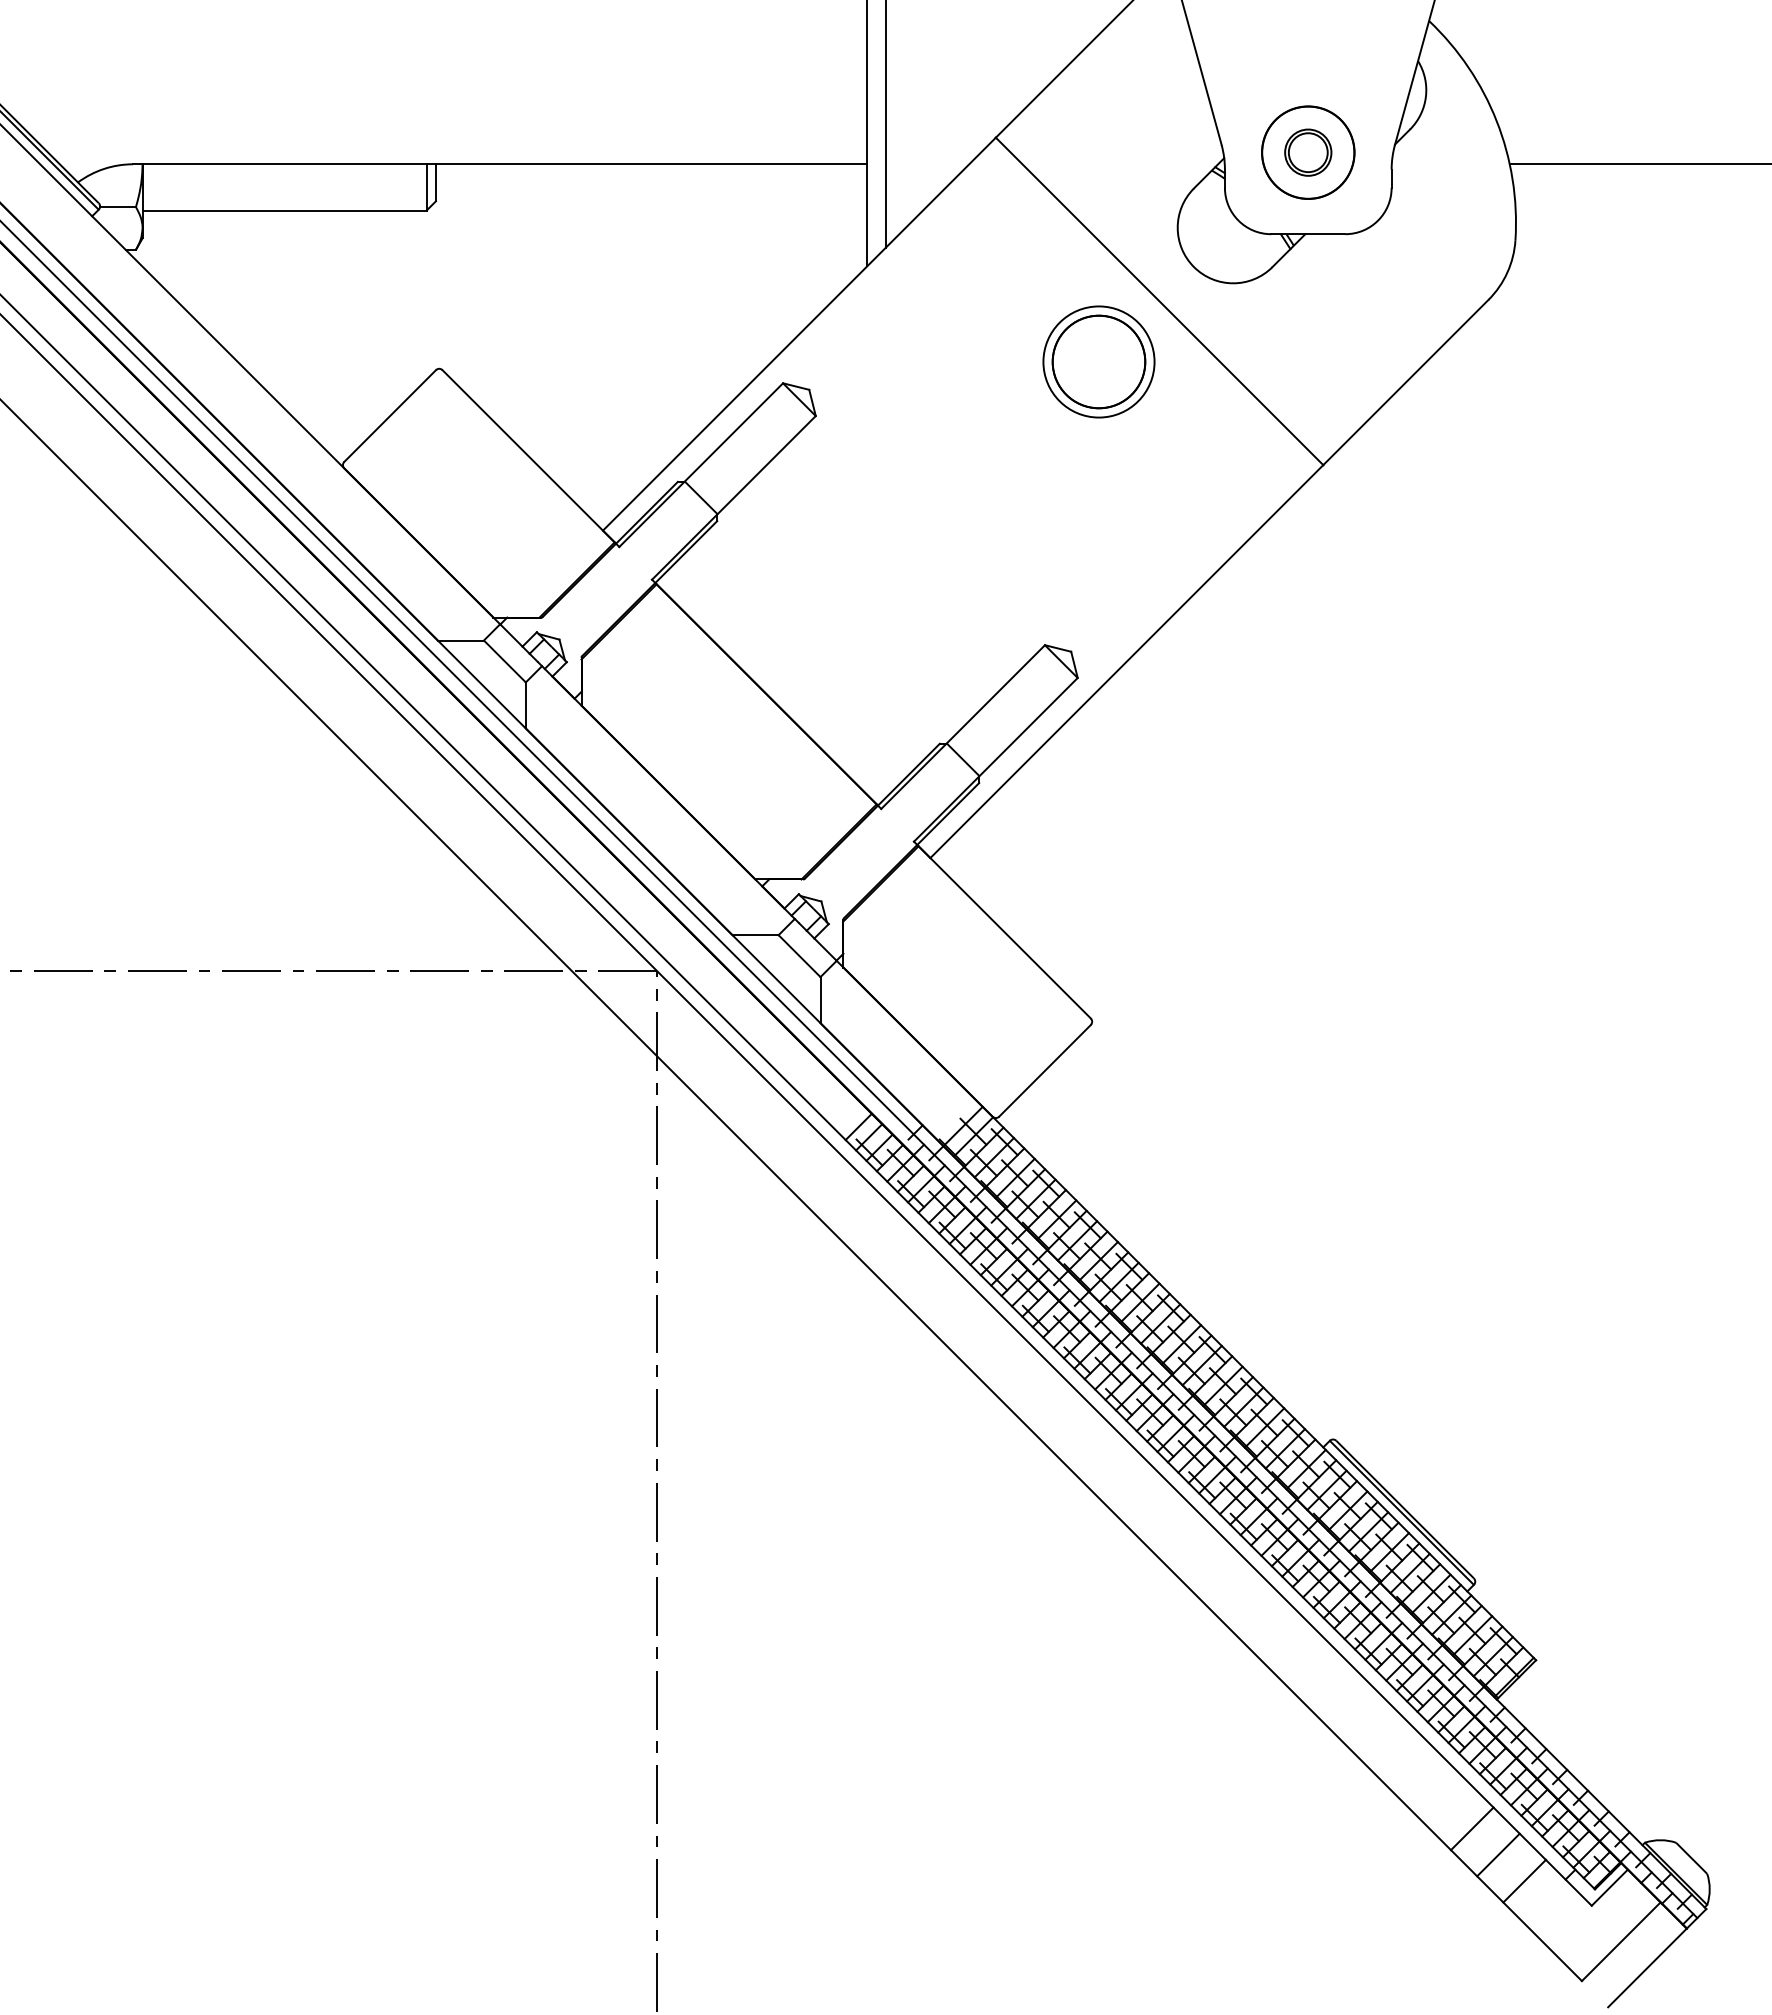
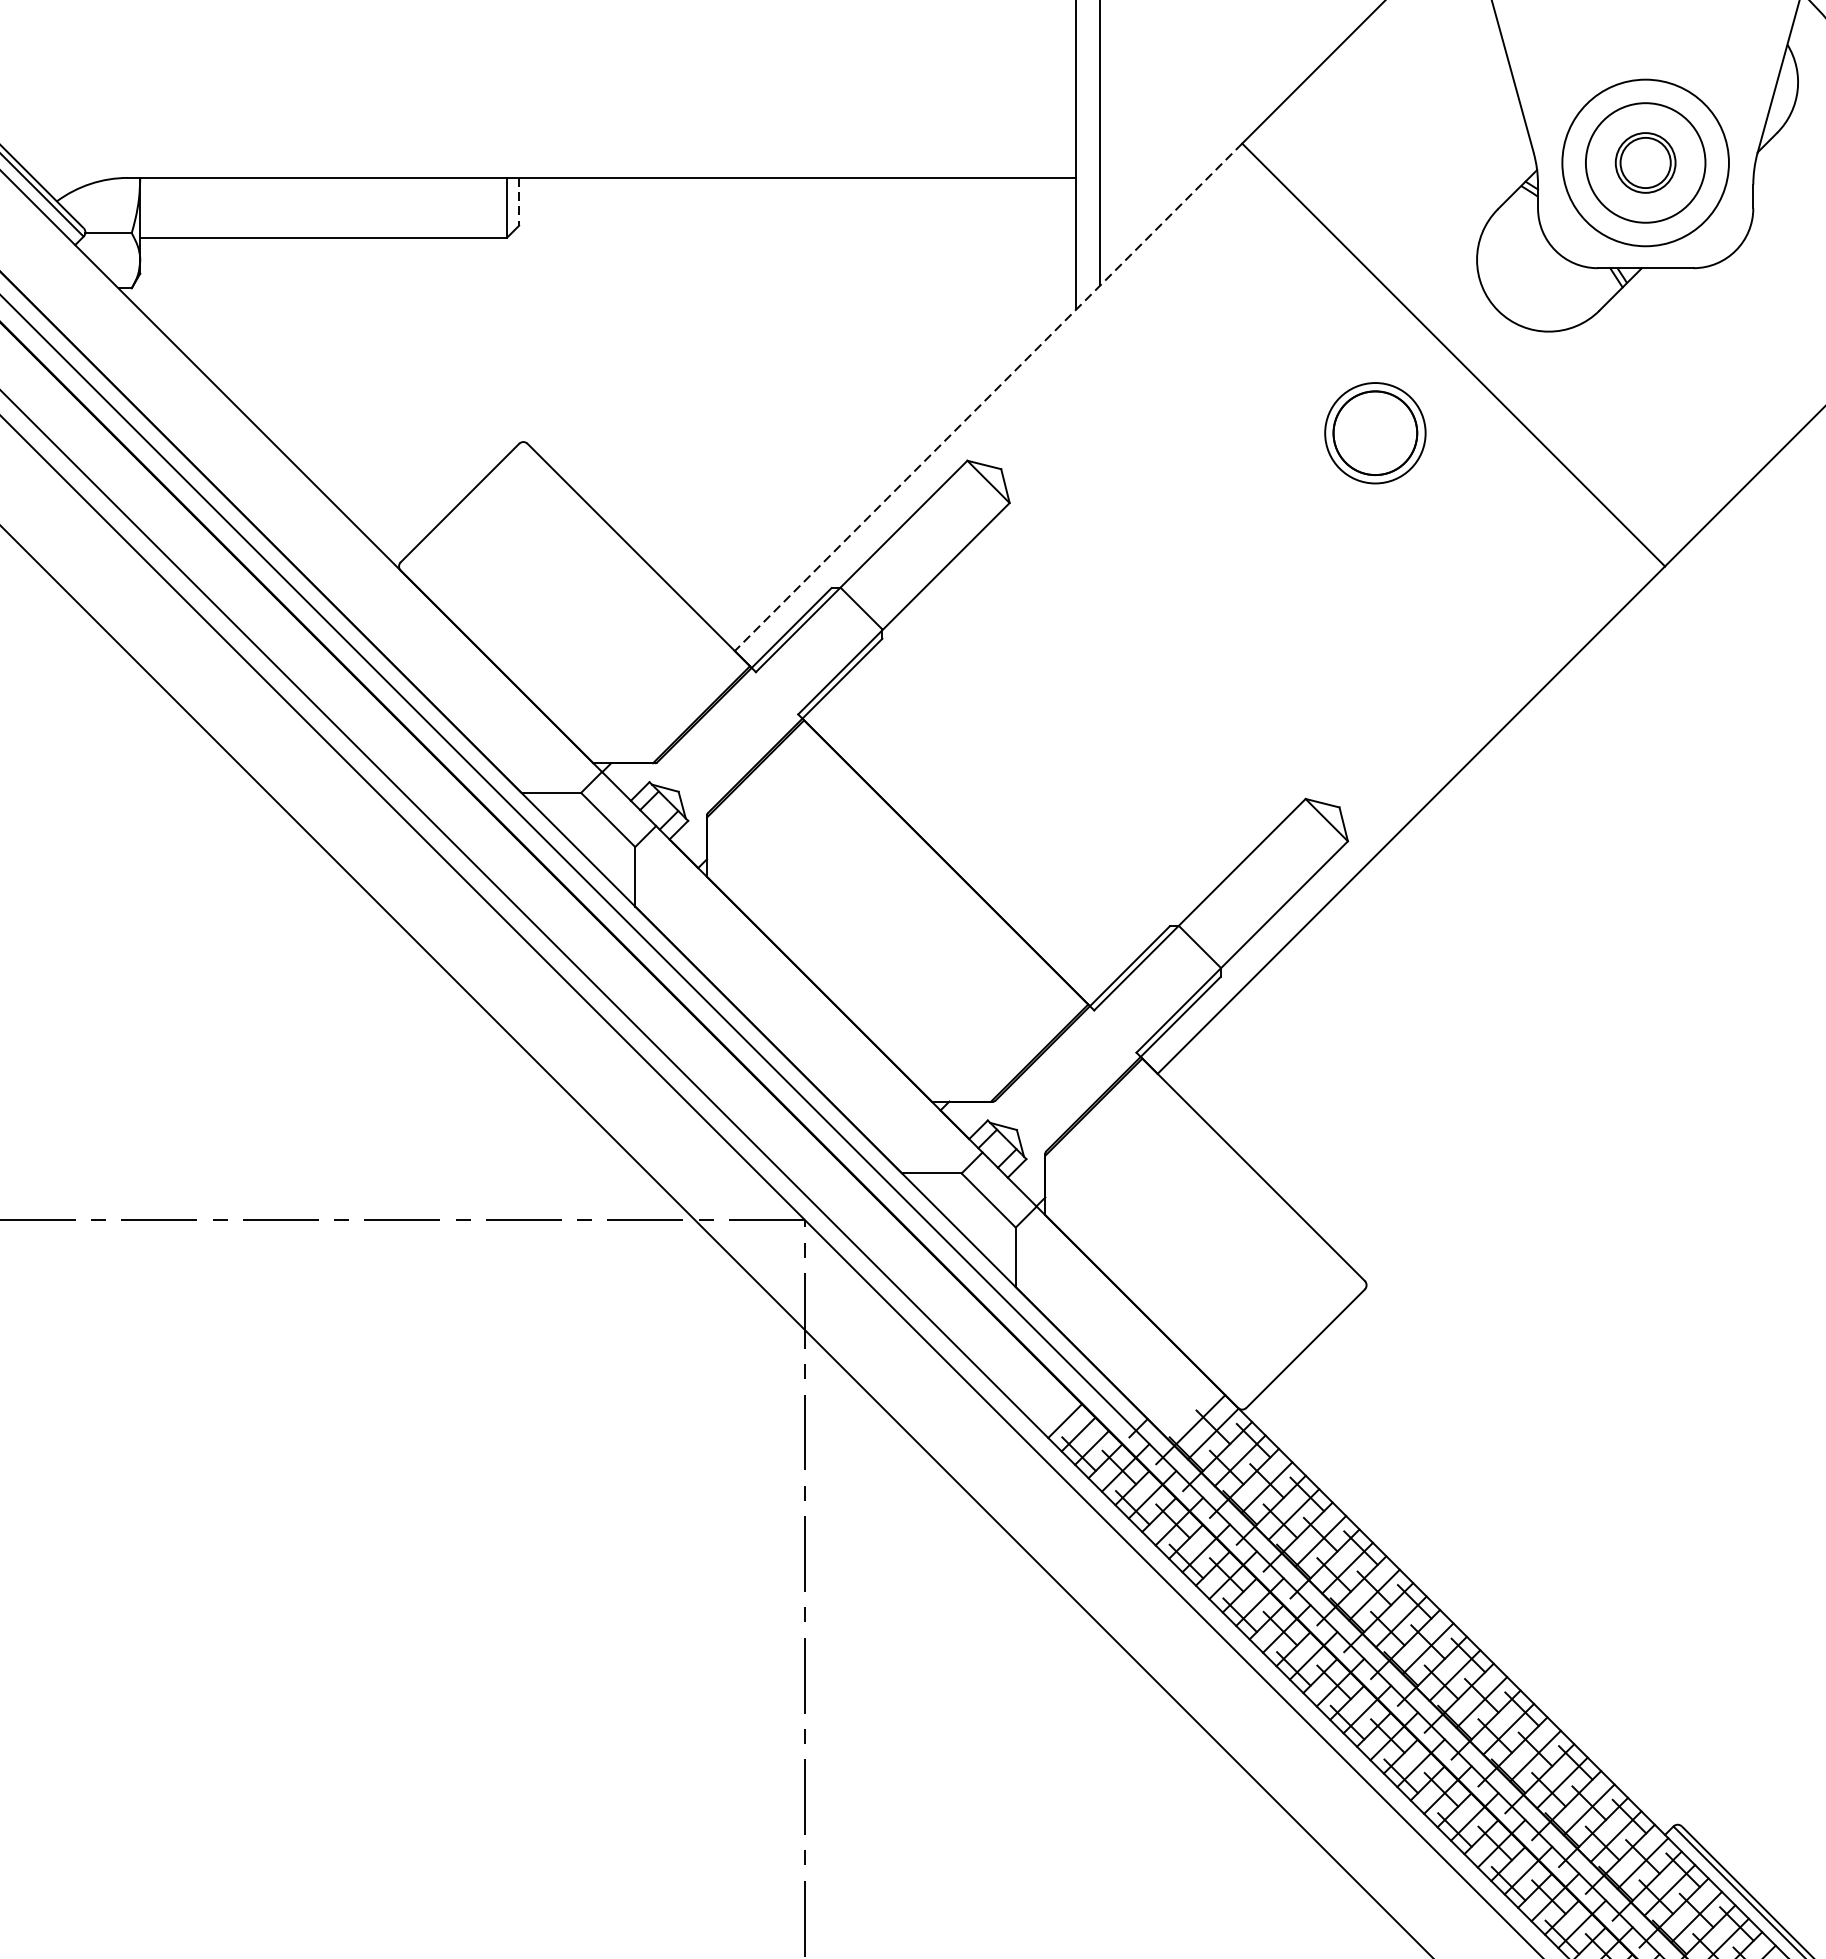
circle: (1308, 152) -> (1645, 162), size x1.4
line: (435, 182) -> (518, 201), solid -> dashed
line: (799, 334) -> (988, 397), solid -> dashed
part: (1098, 361) -> (1374, 432), size x0.7

